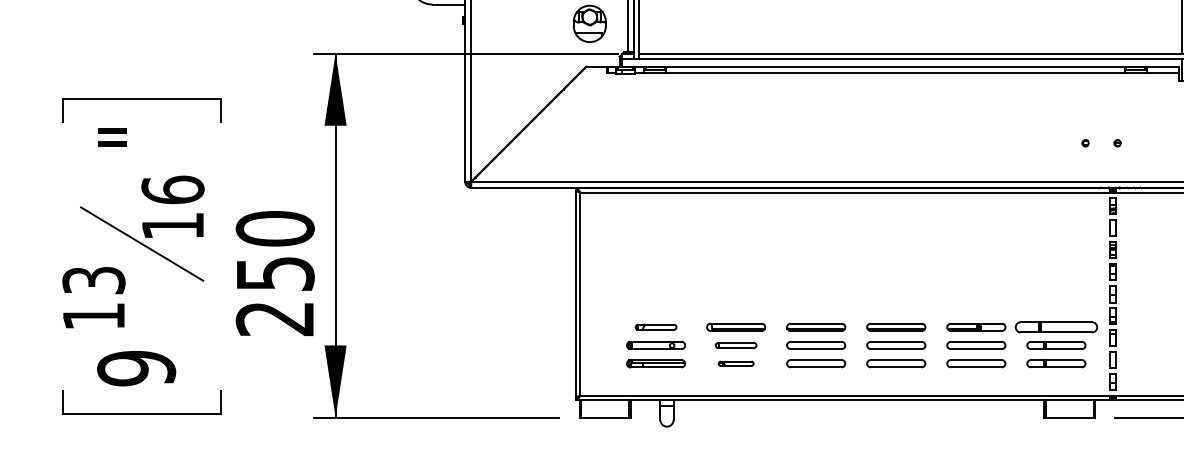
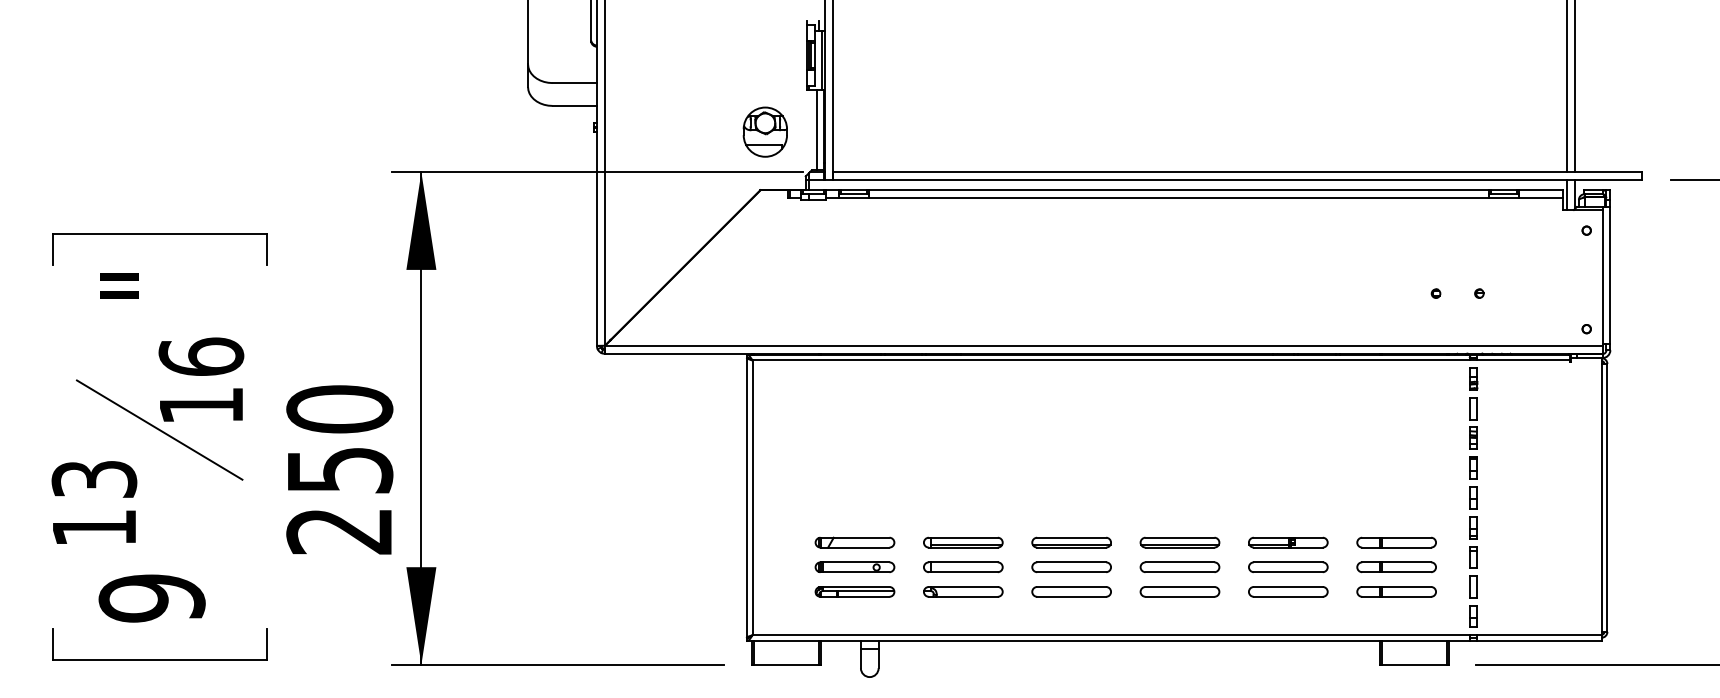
part: (655, 327) -> (854, 542), size x1.43
part: (1056, 327) -> (1396, 542), size x0.71
part: (736, 345) -> (963, 567), size x1.43
part: (736, 363) -> (963, 591), size x1.67

